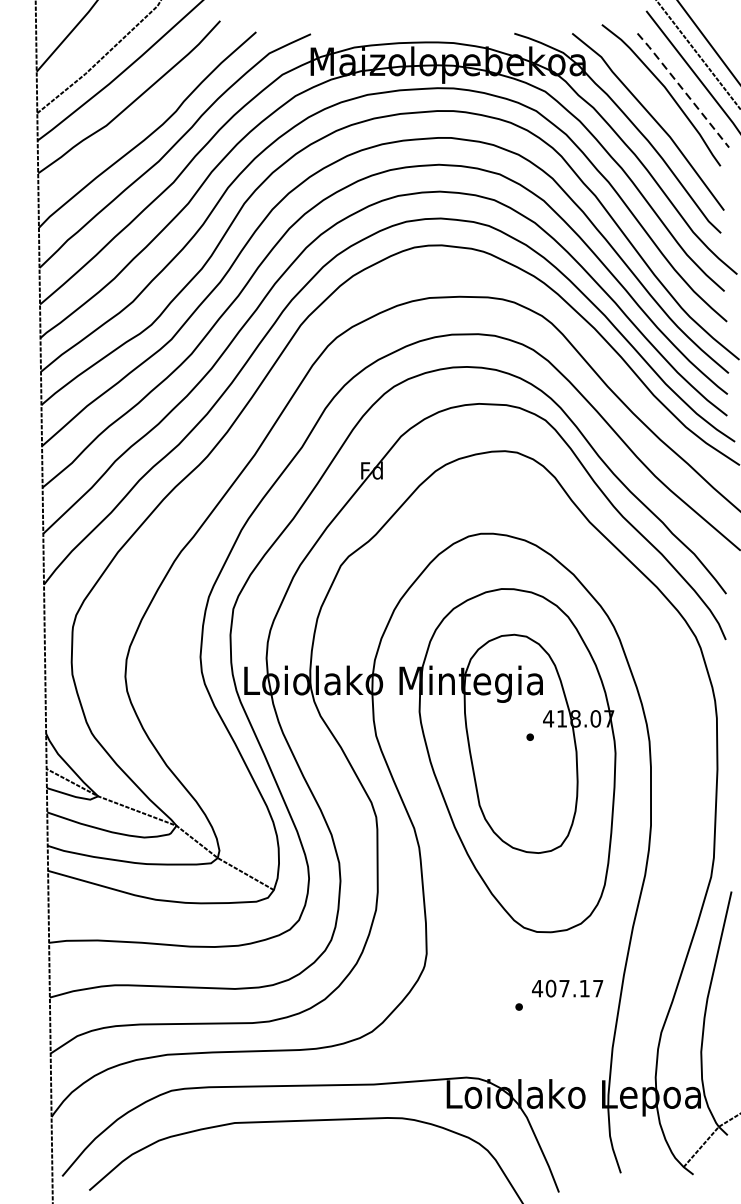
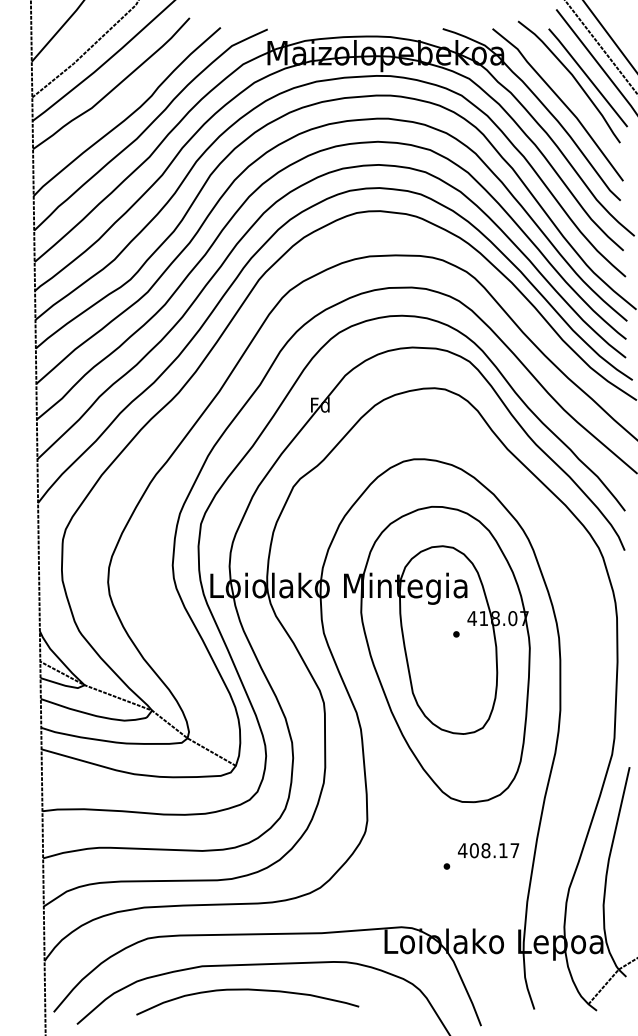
line: (682, 88) -> (587, 76), dashed -> solid
text: (564, 988) -> (485, 850), 407.17 -> 408.17
curve: (287, 1151) -> (247, 990), added

